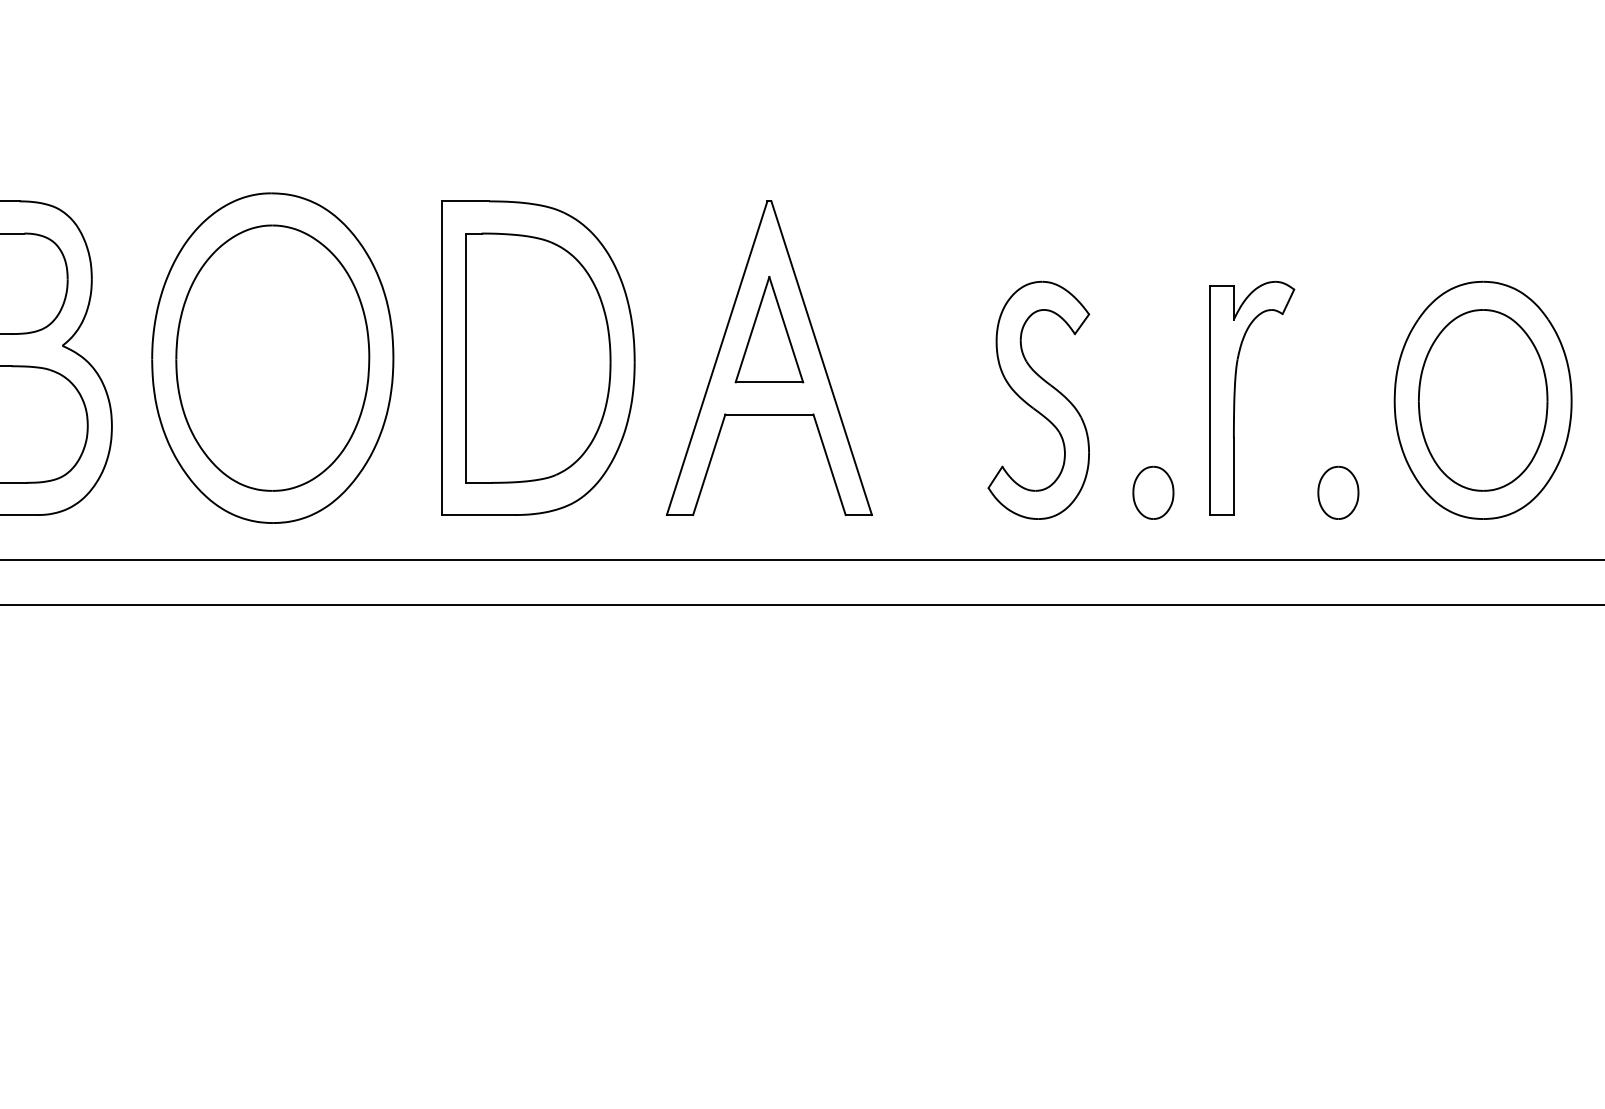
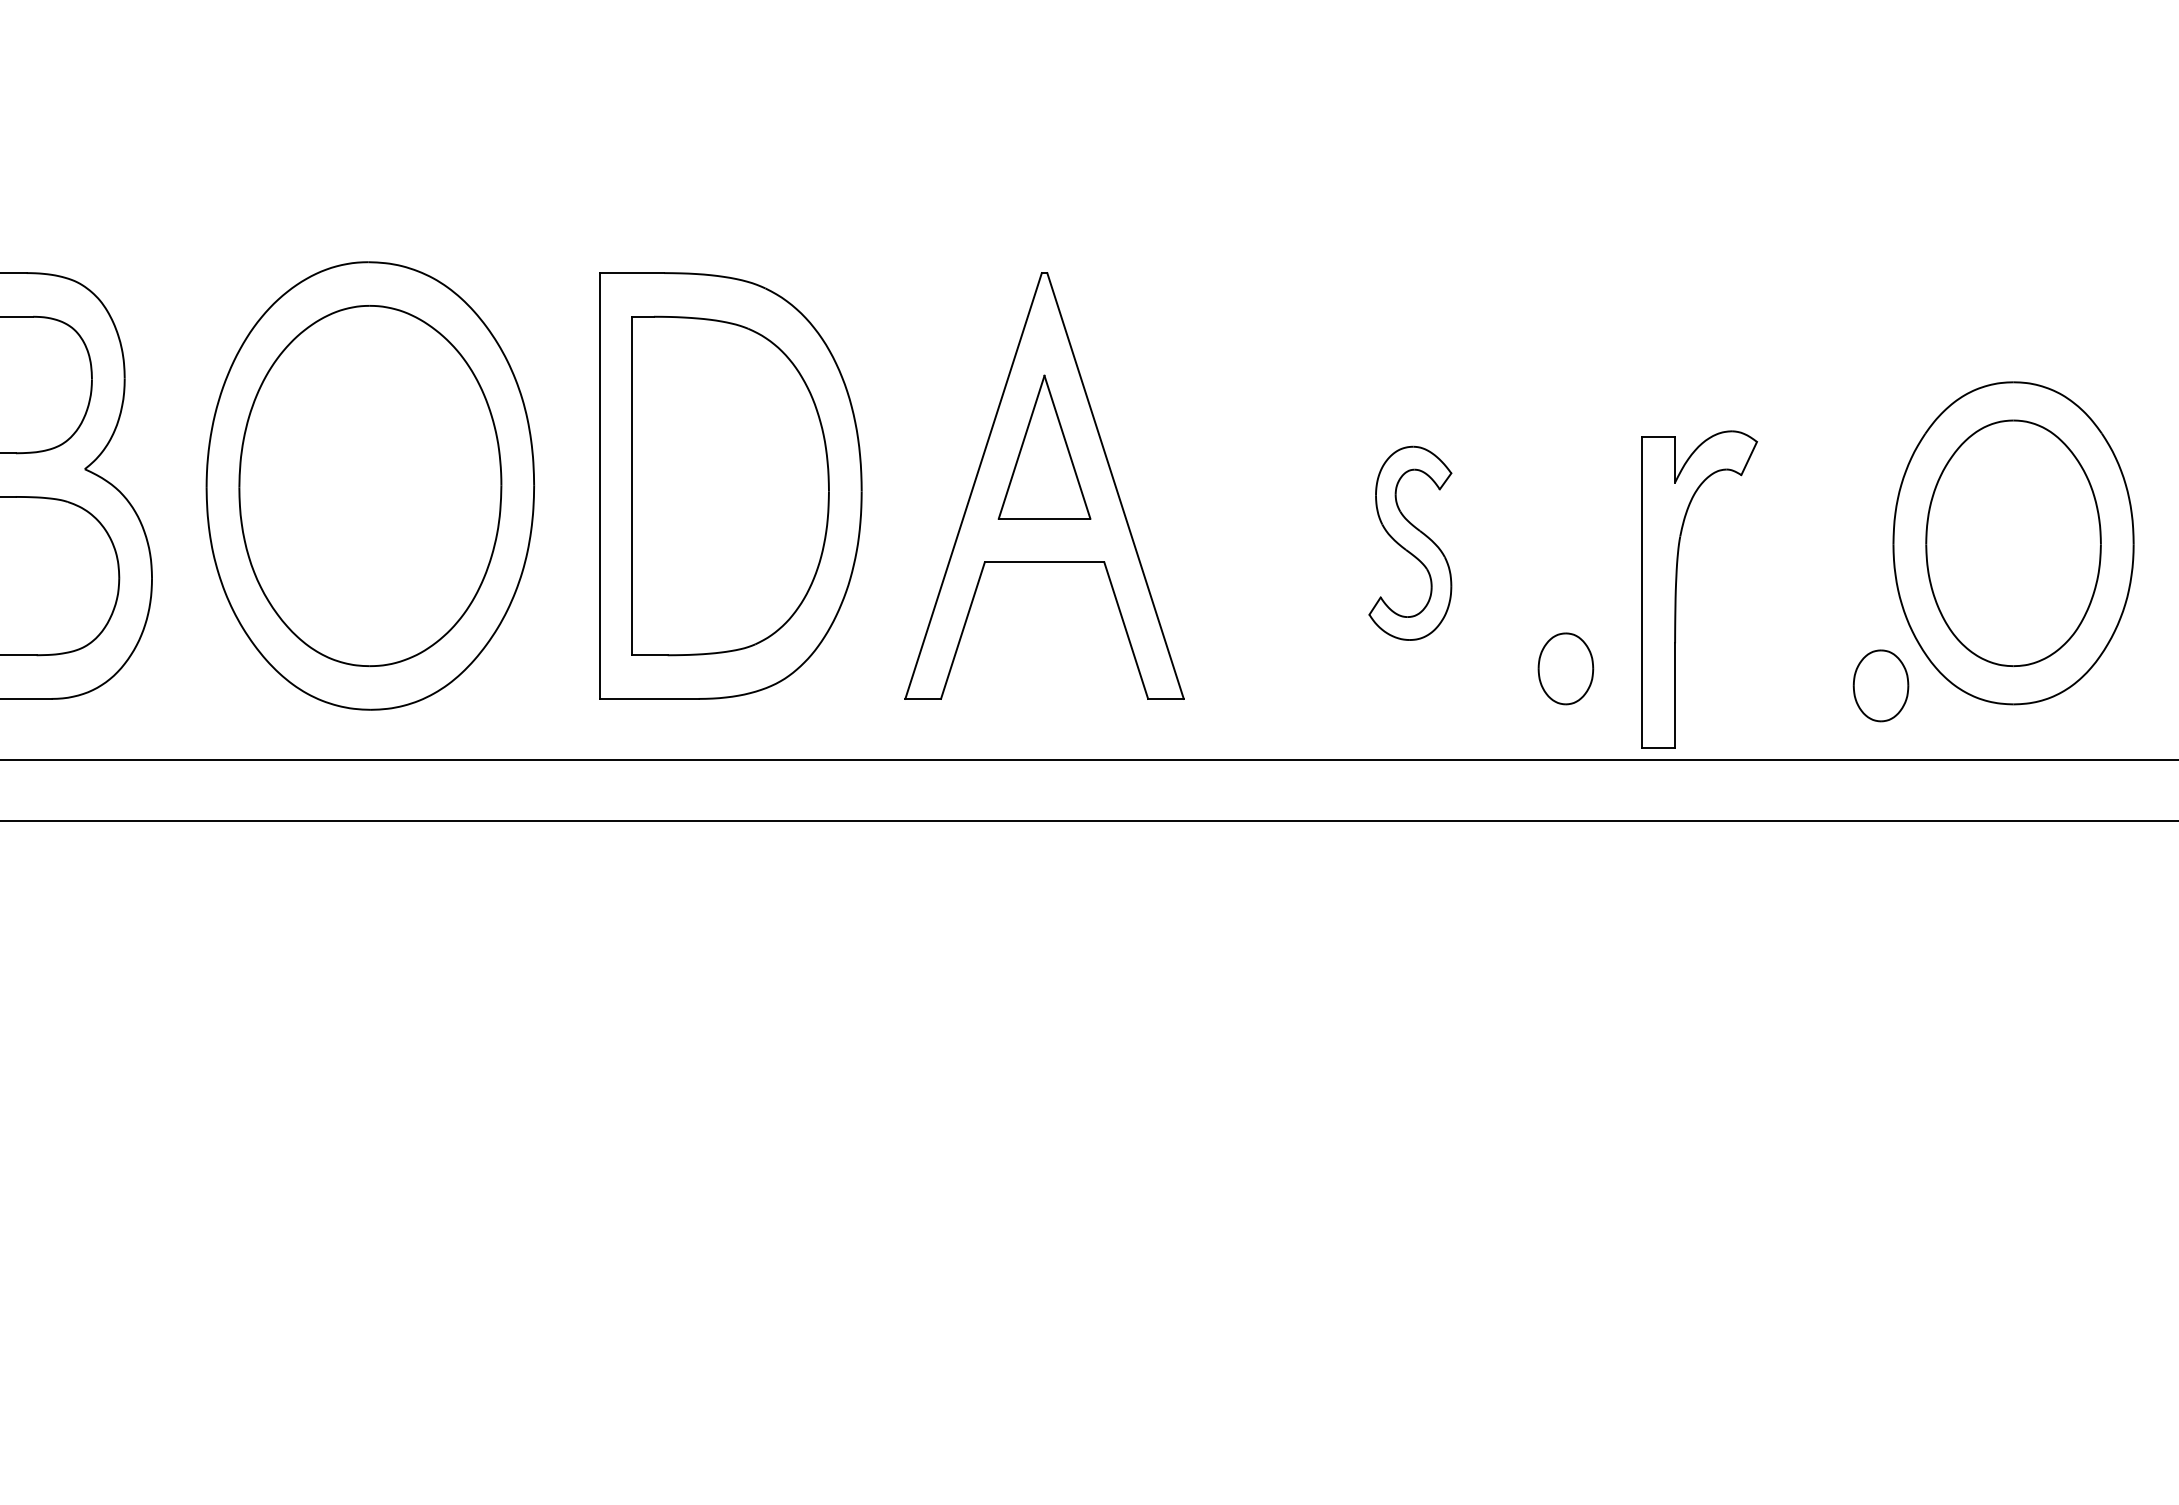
part: (1234, 398) -> (1676, 589), moved
part: (1038, 400) -> (1410, 543), size x0.6
part: (1338, 492) -> (1880, 685), moved

